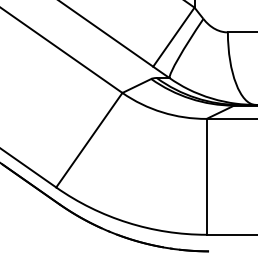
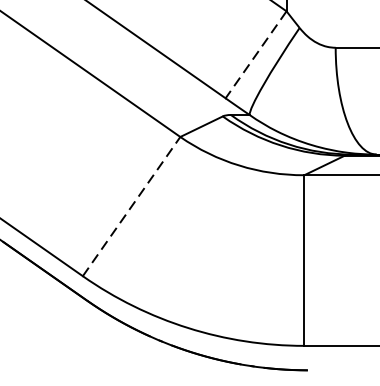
line: (173, 37) -> (255, 55), solid -> dashed
line: (89, 140) -> (131, 206), solid -> dashed

